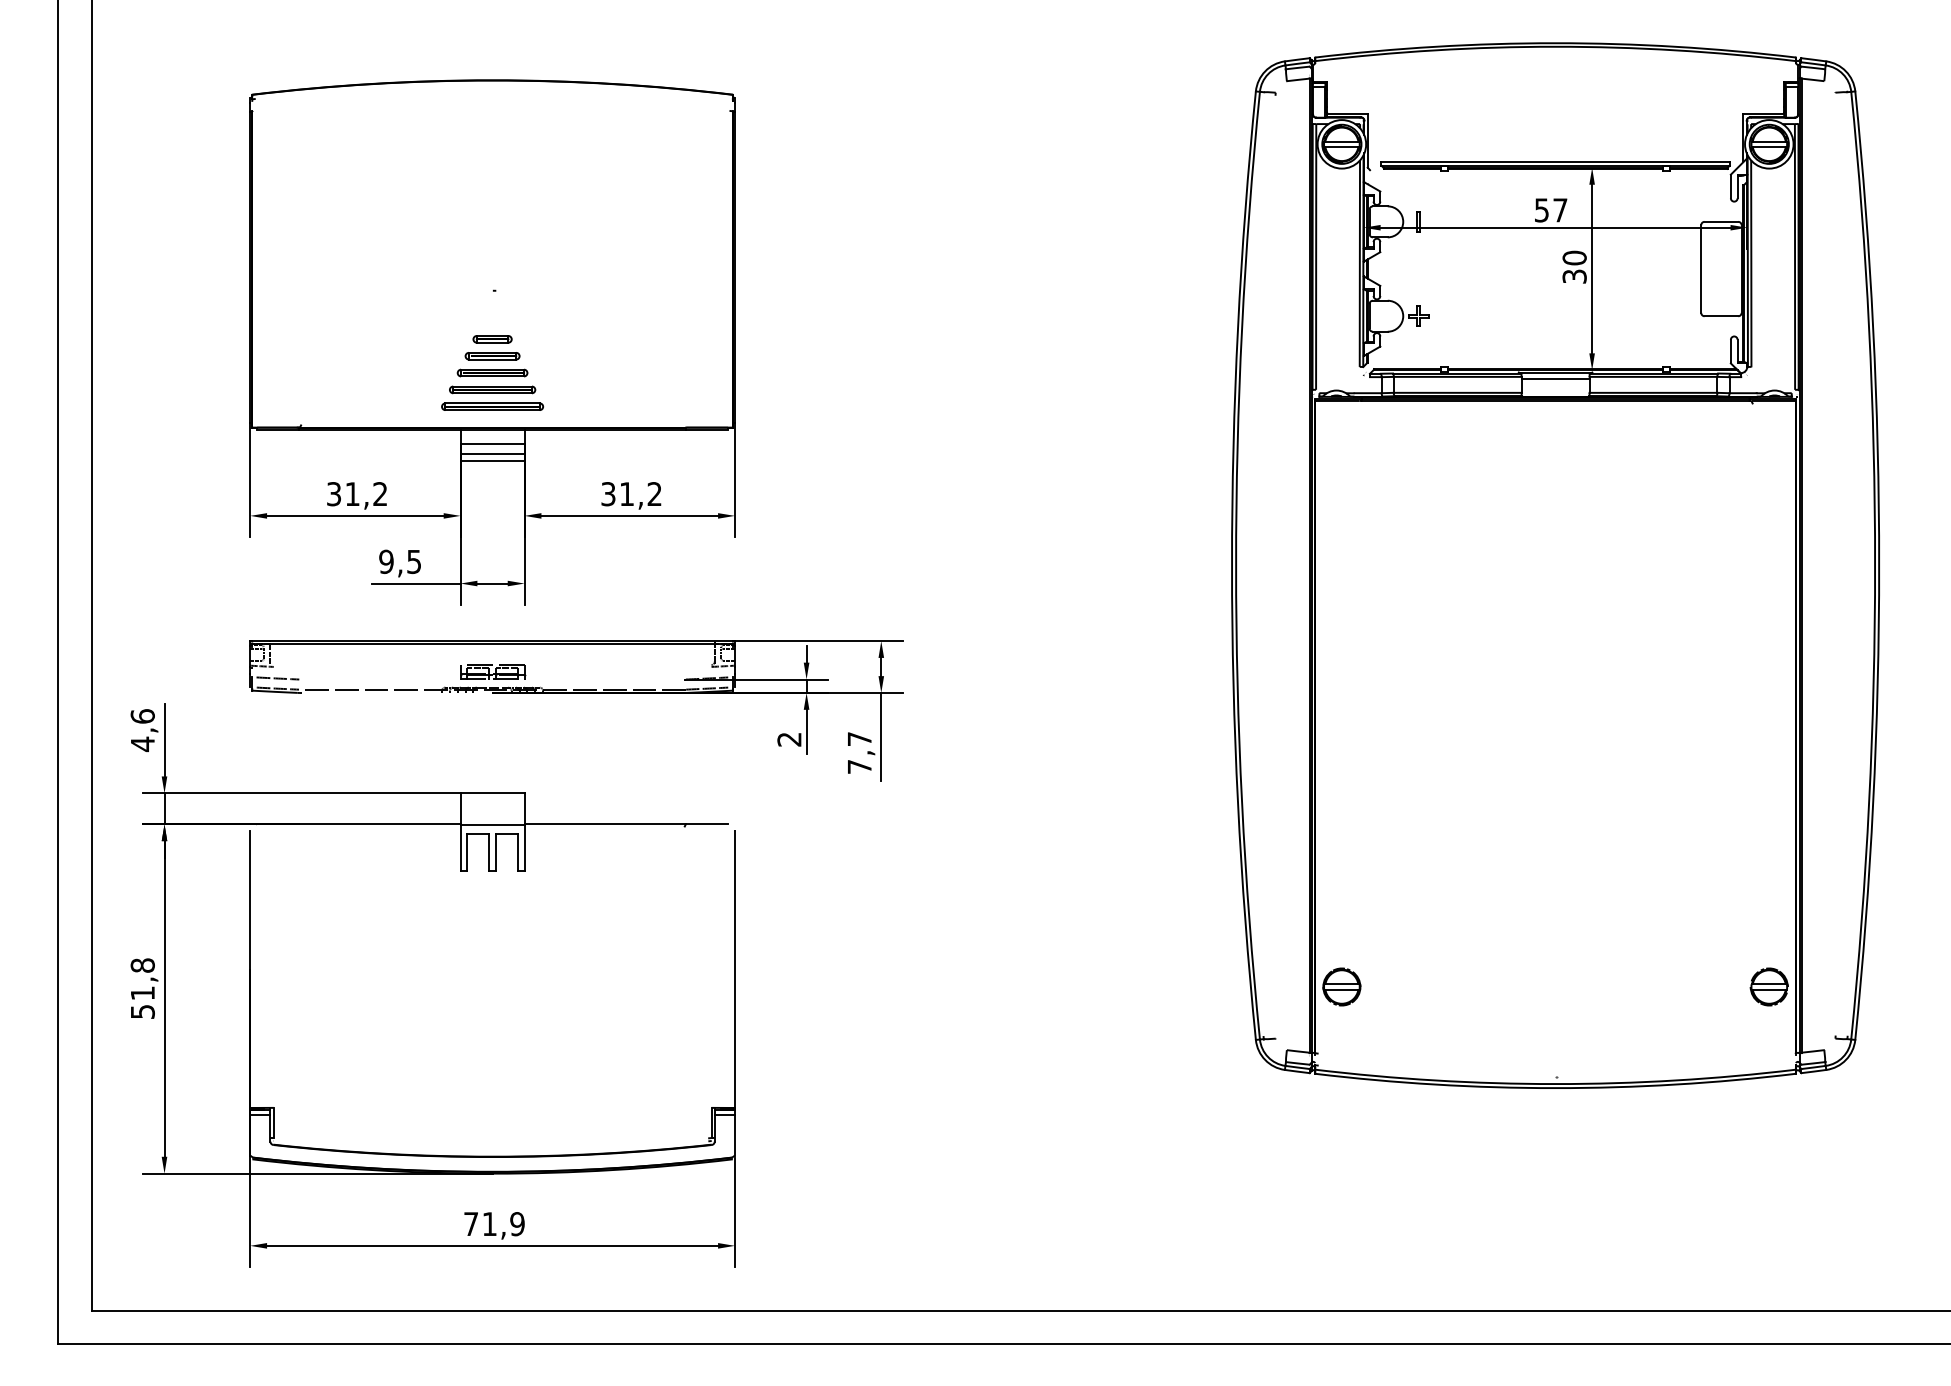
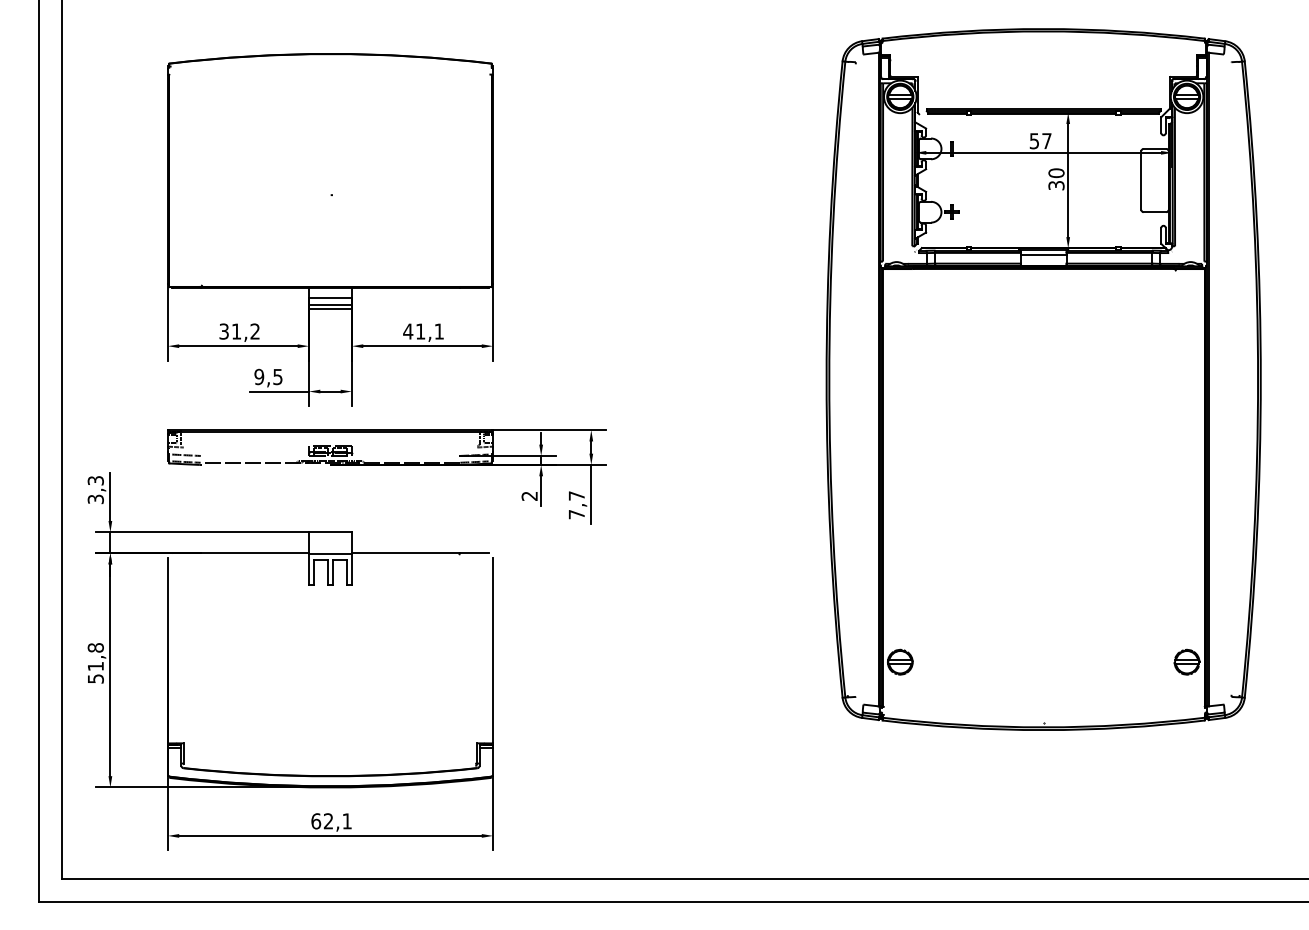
part: (492, 371) -> (330, 249), removed
text: (631, 494) -> (423, 331), 31,2 -> 41,1
text: (142, 729) -> (95, 489), 4,6 -> 3,3
text: (494, 1224) -> (331, 821), 71,9 -> 62,1

